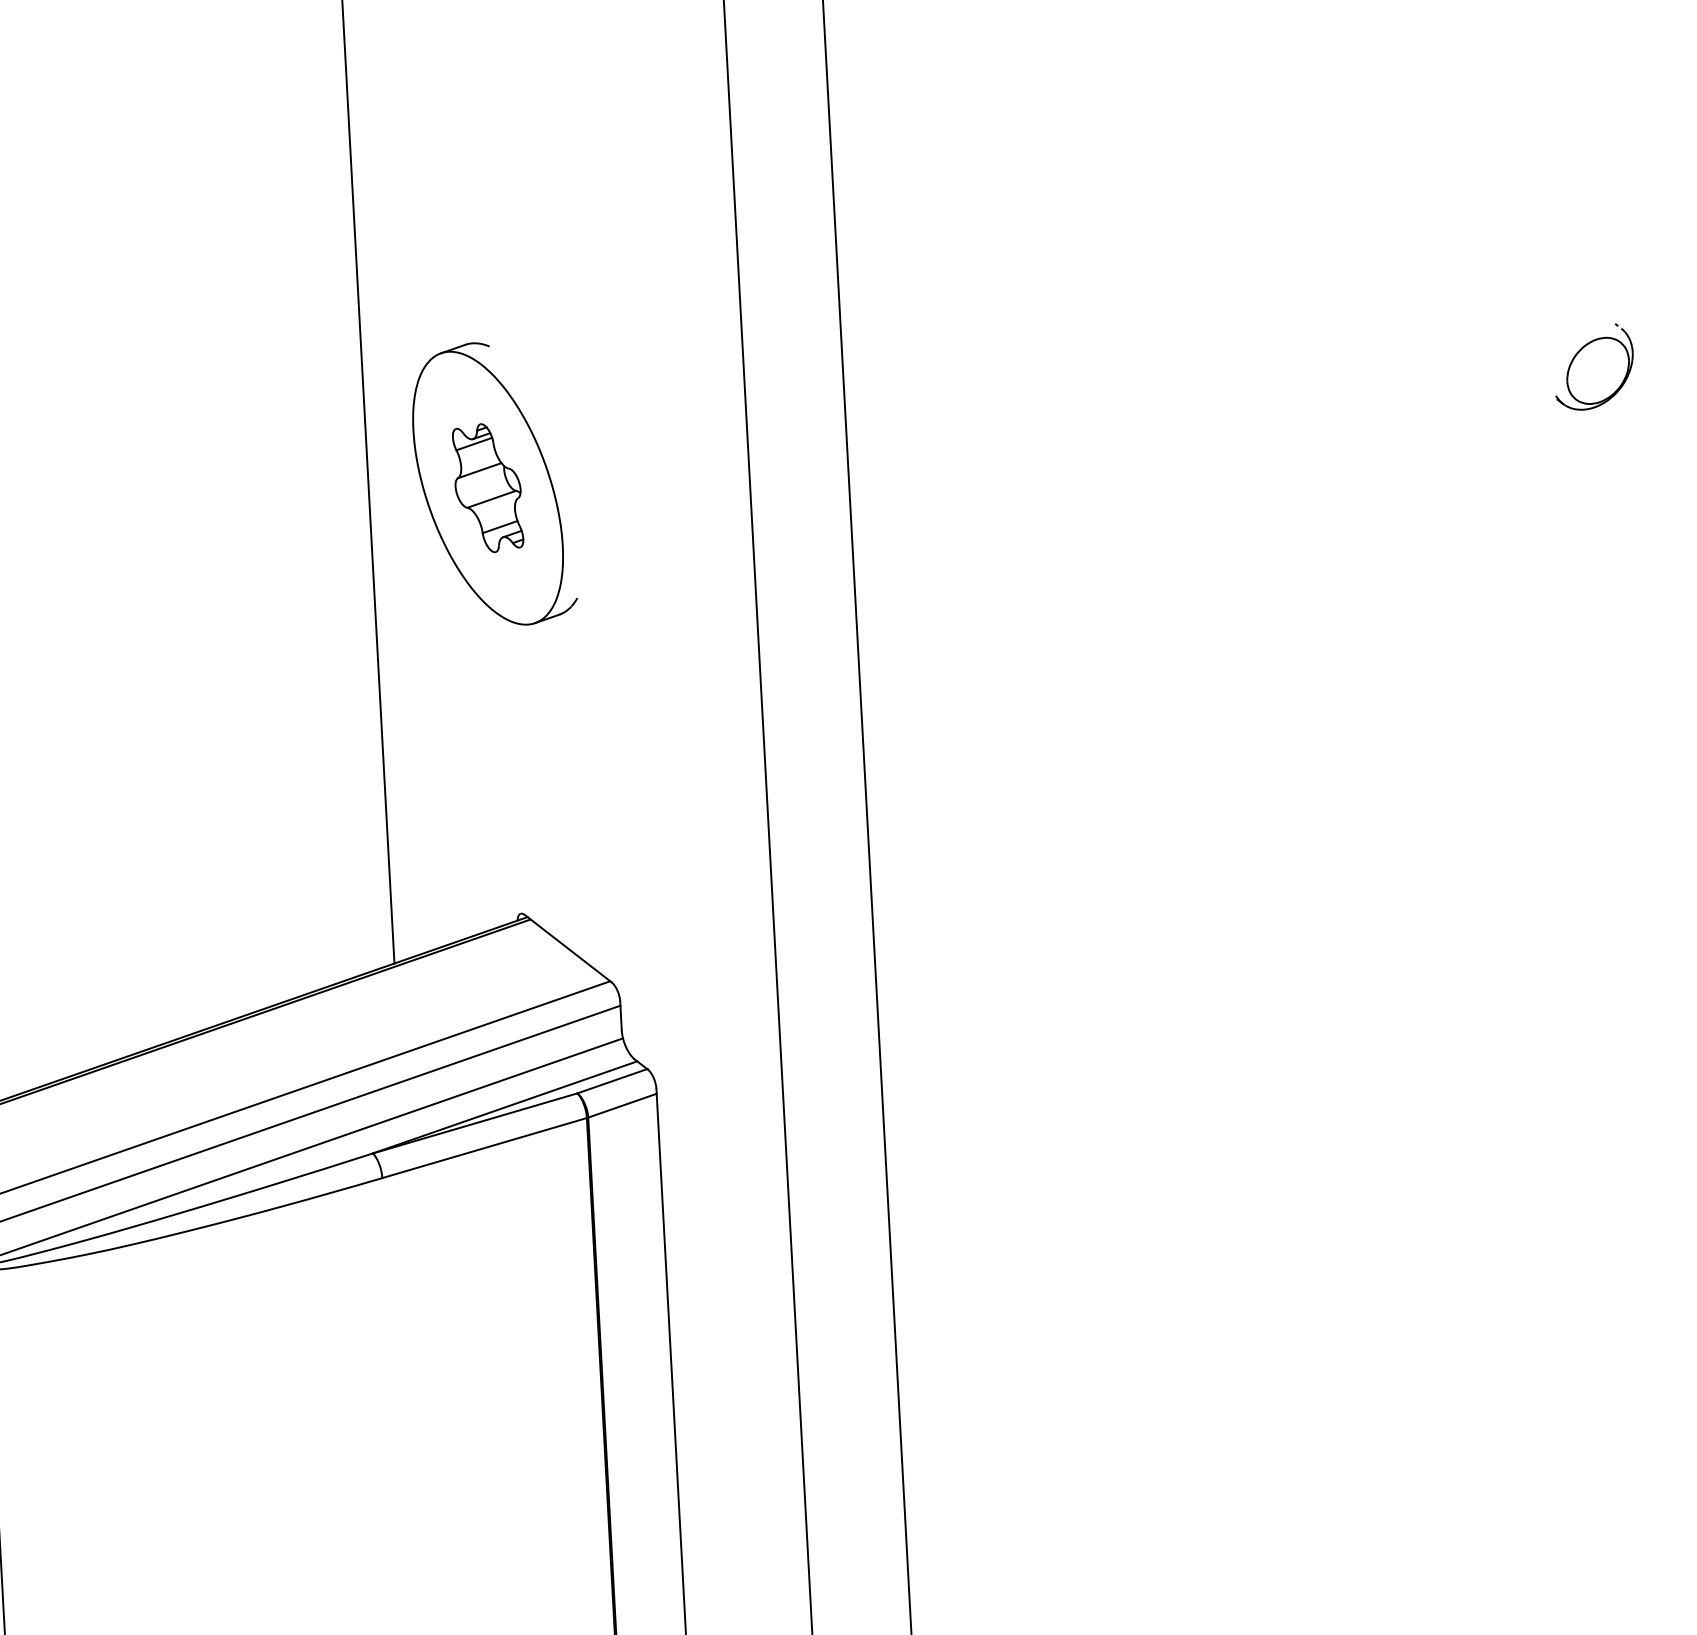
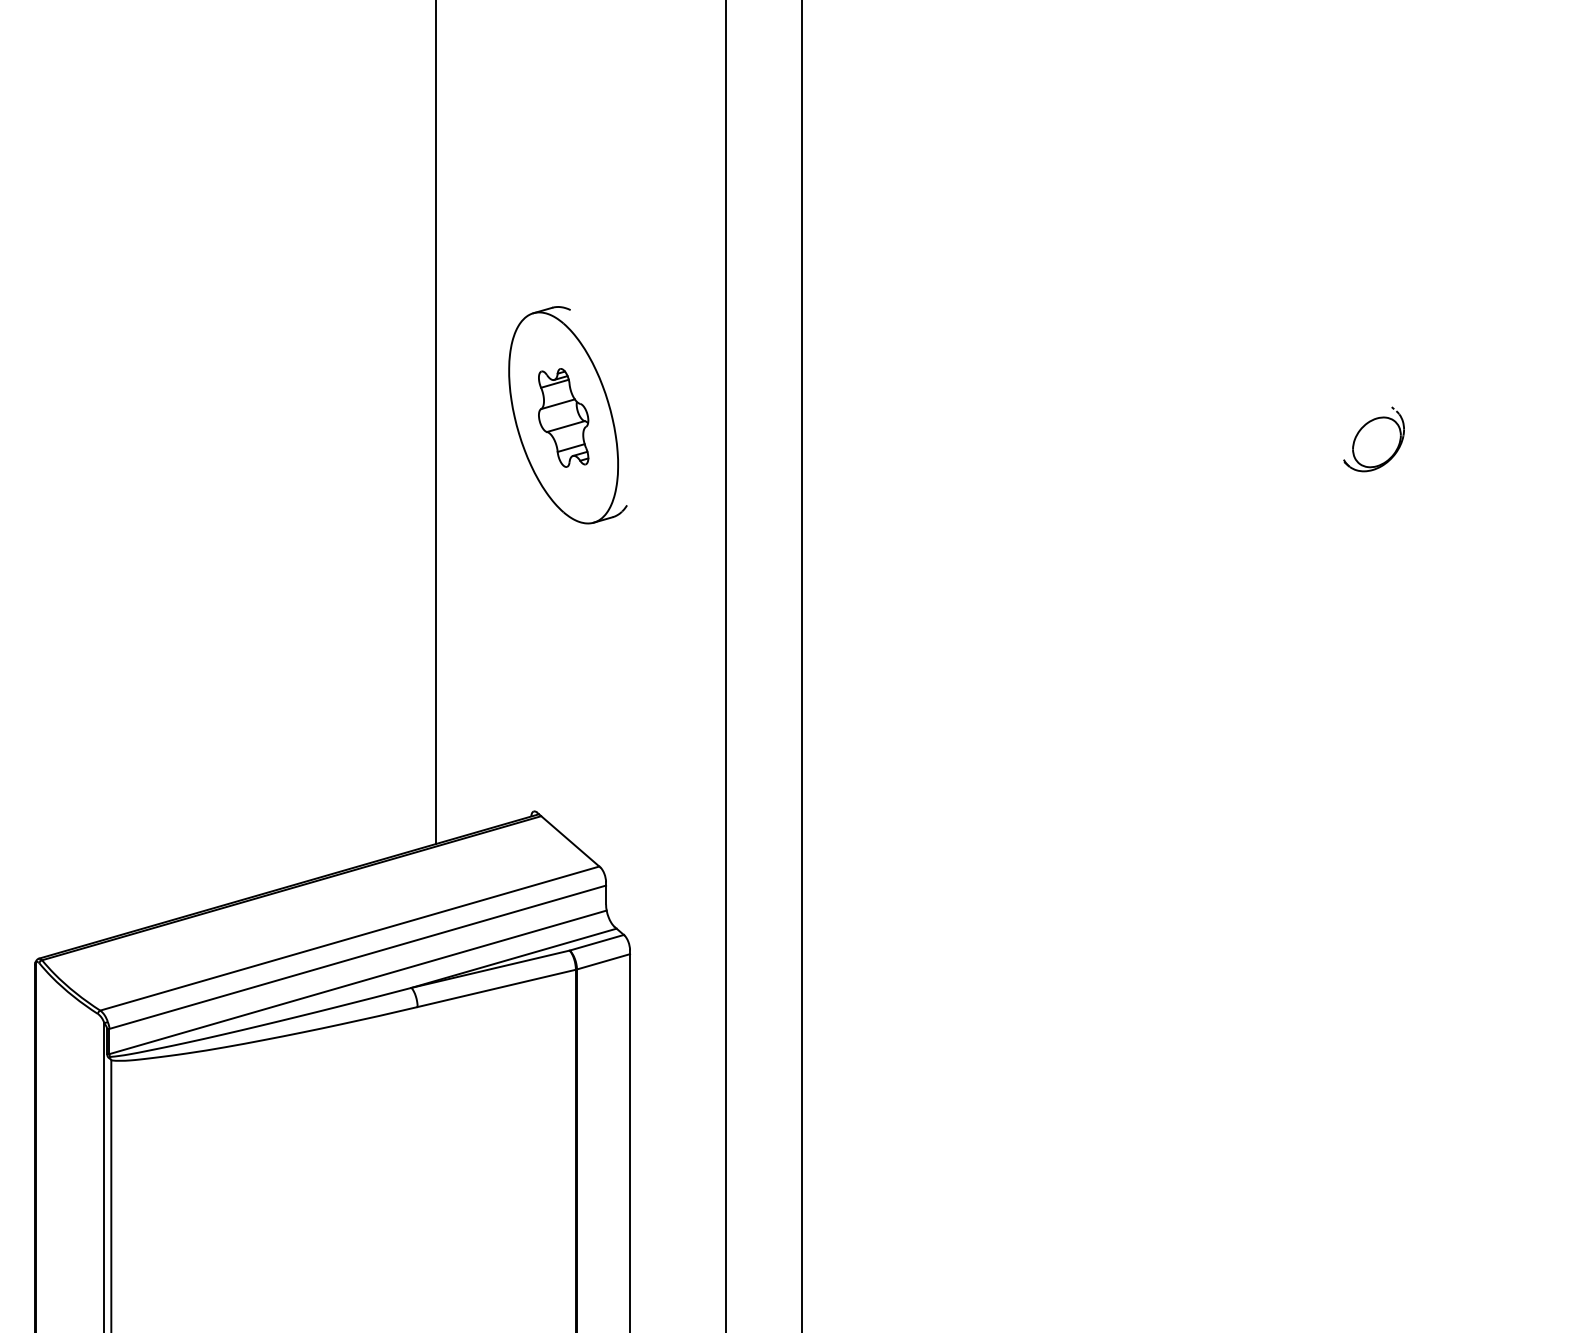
part: (492, 484) -> (567, 415), moved

